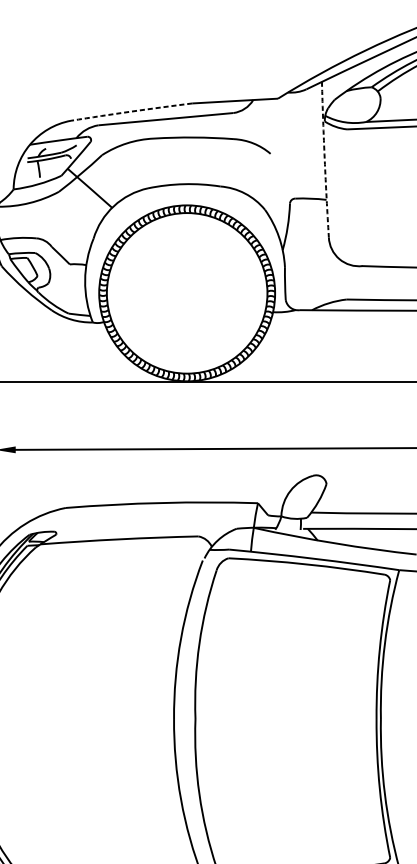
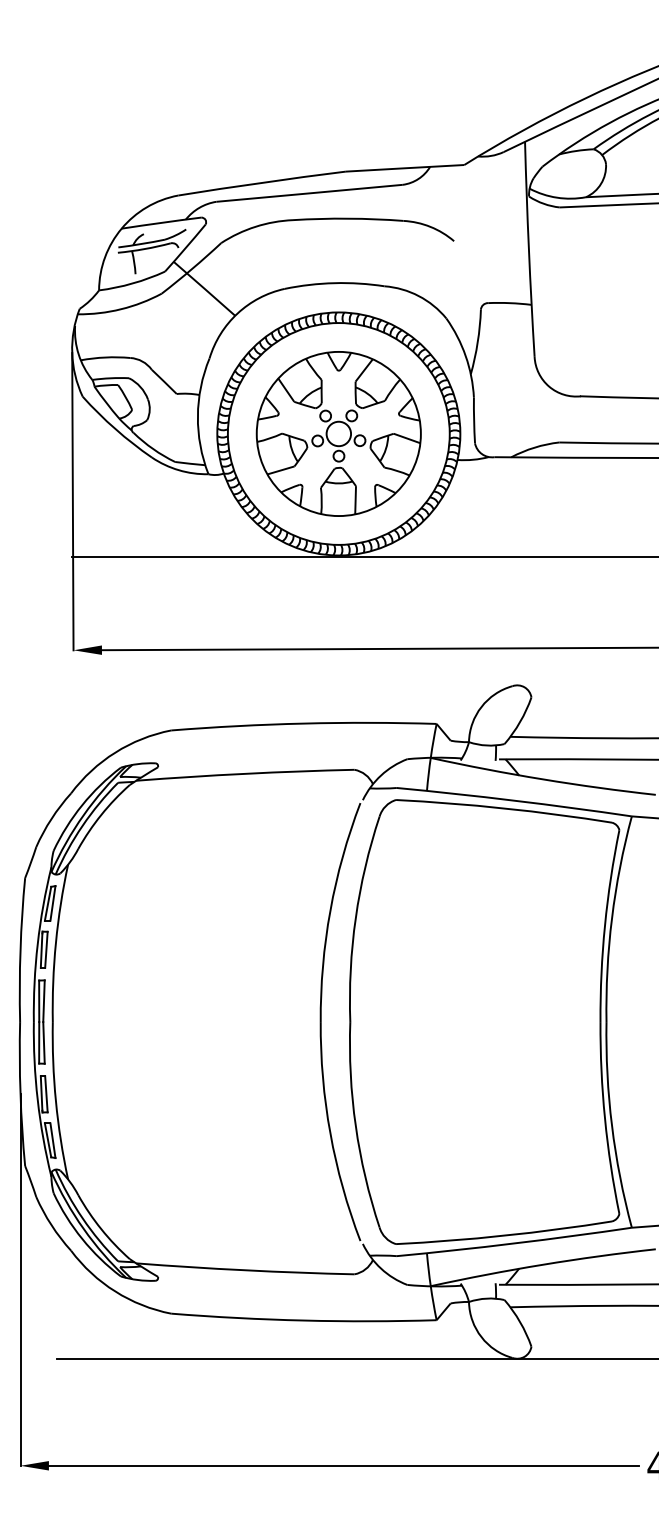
arc: (131, 111) -> (262, 182), dashed -> solid
arc: (324, 159) -> (528, 249), dashed -> solid
part: (186, 293) -> (338, 433), added

